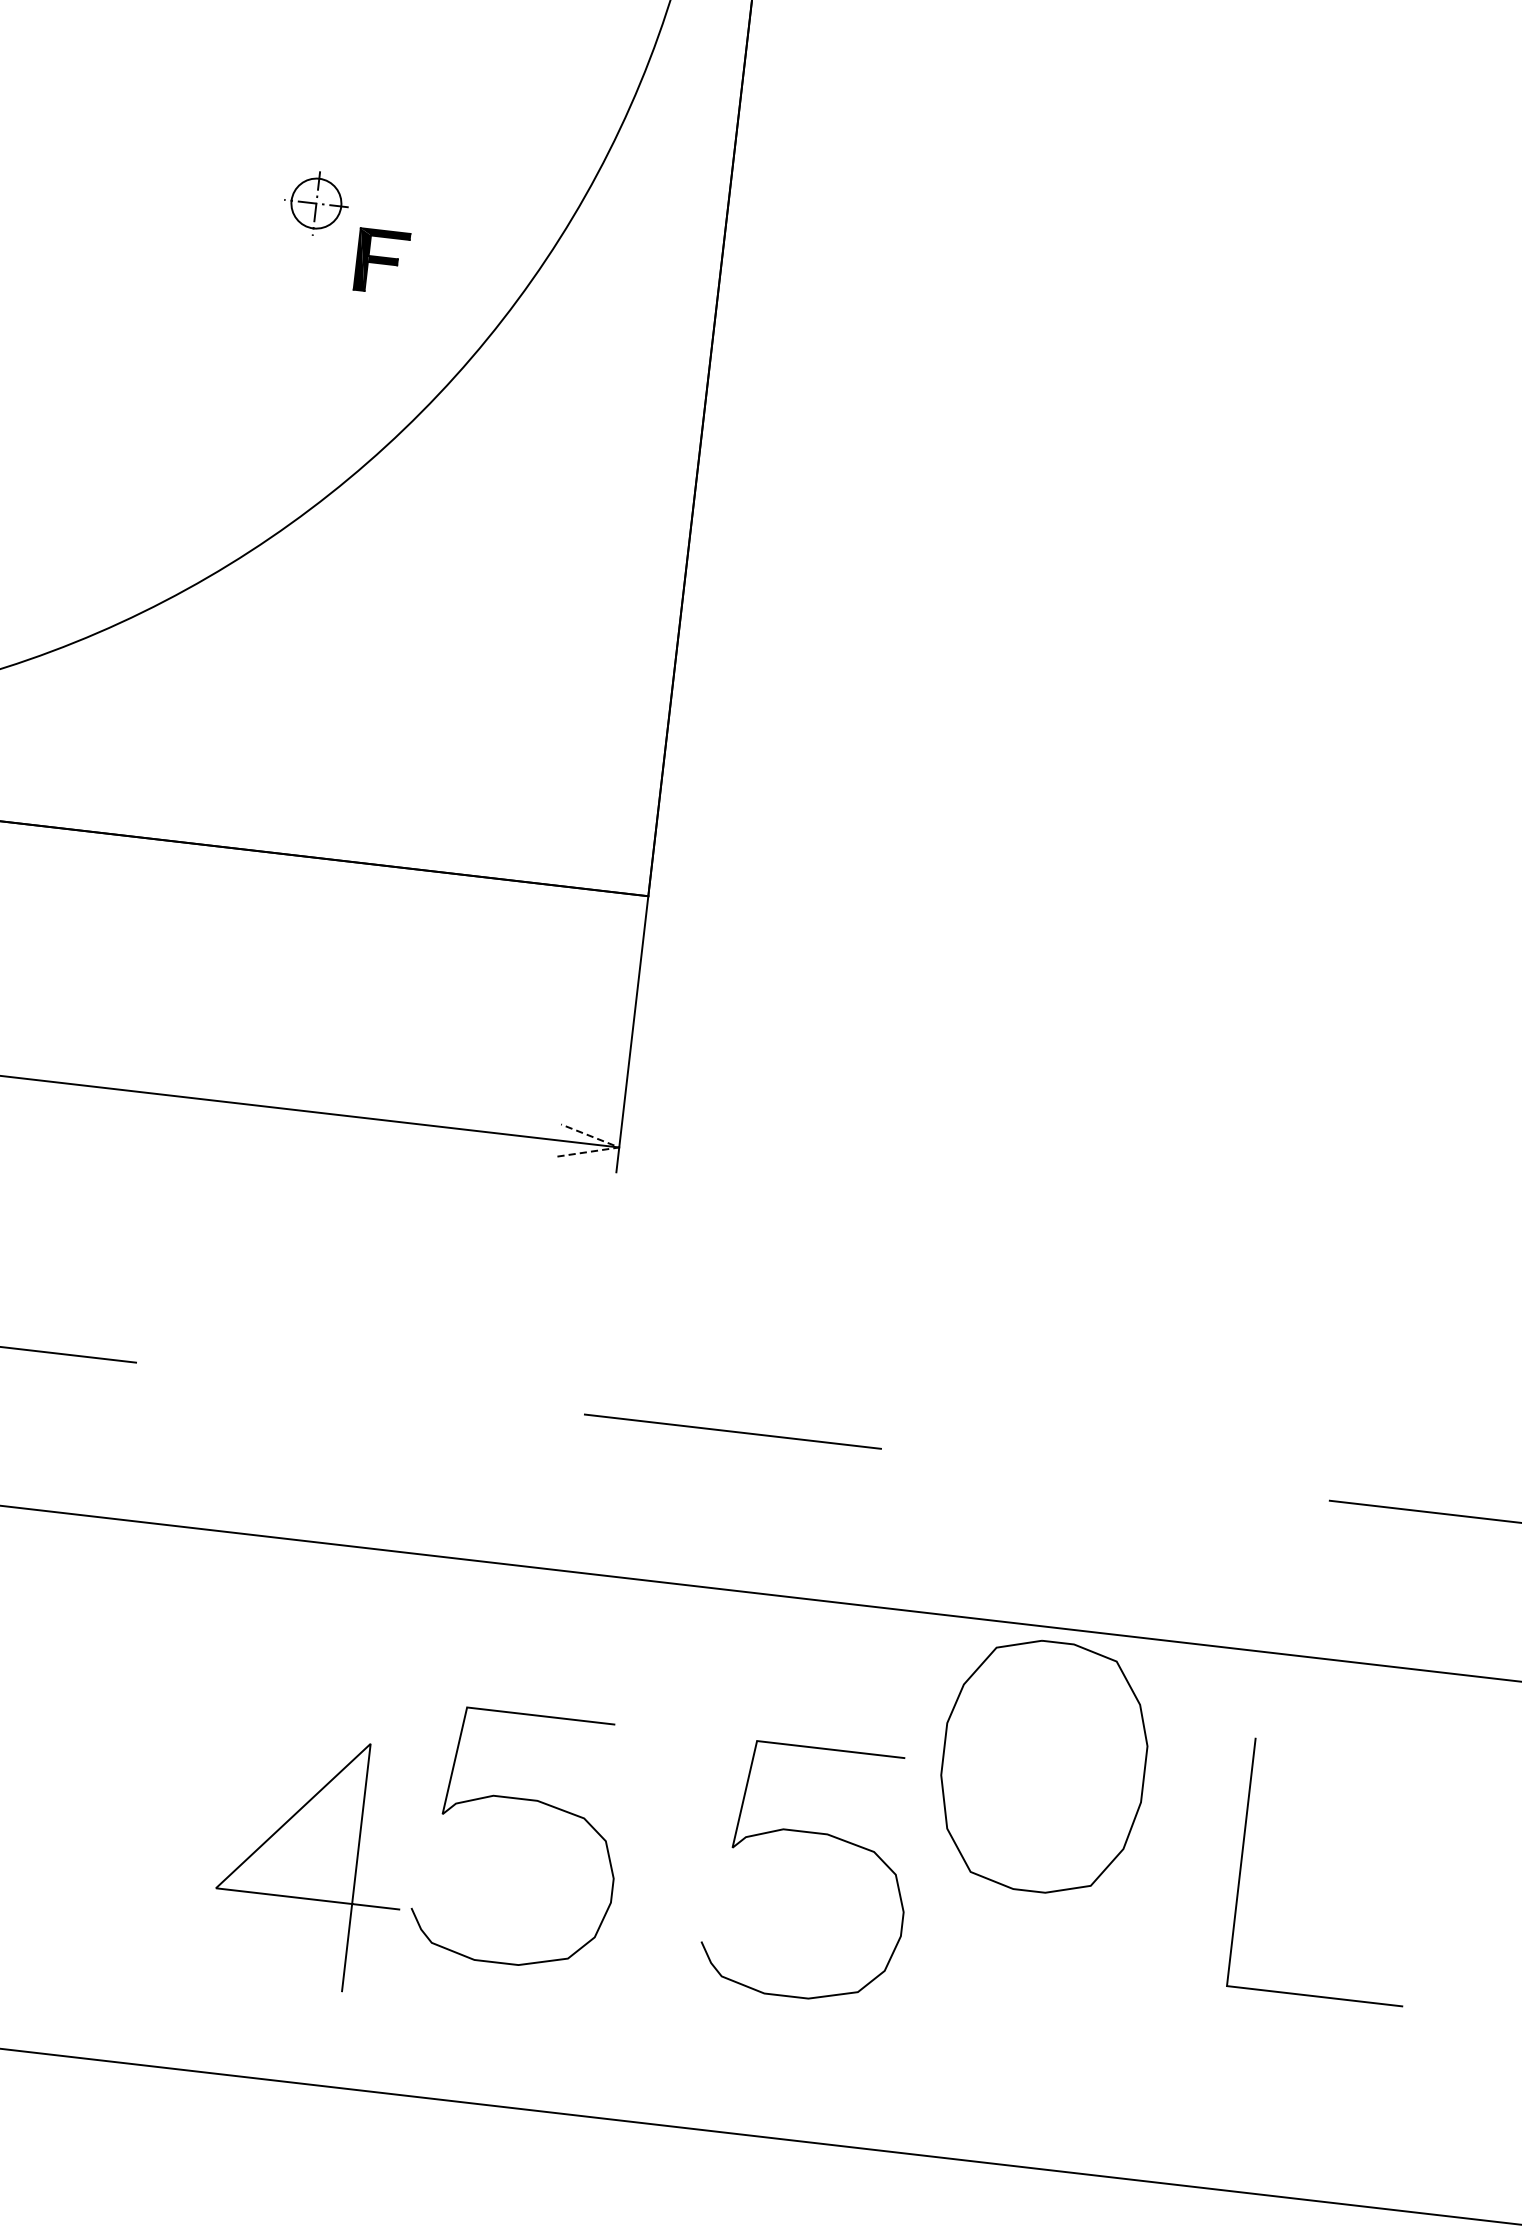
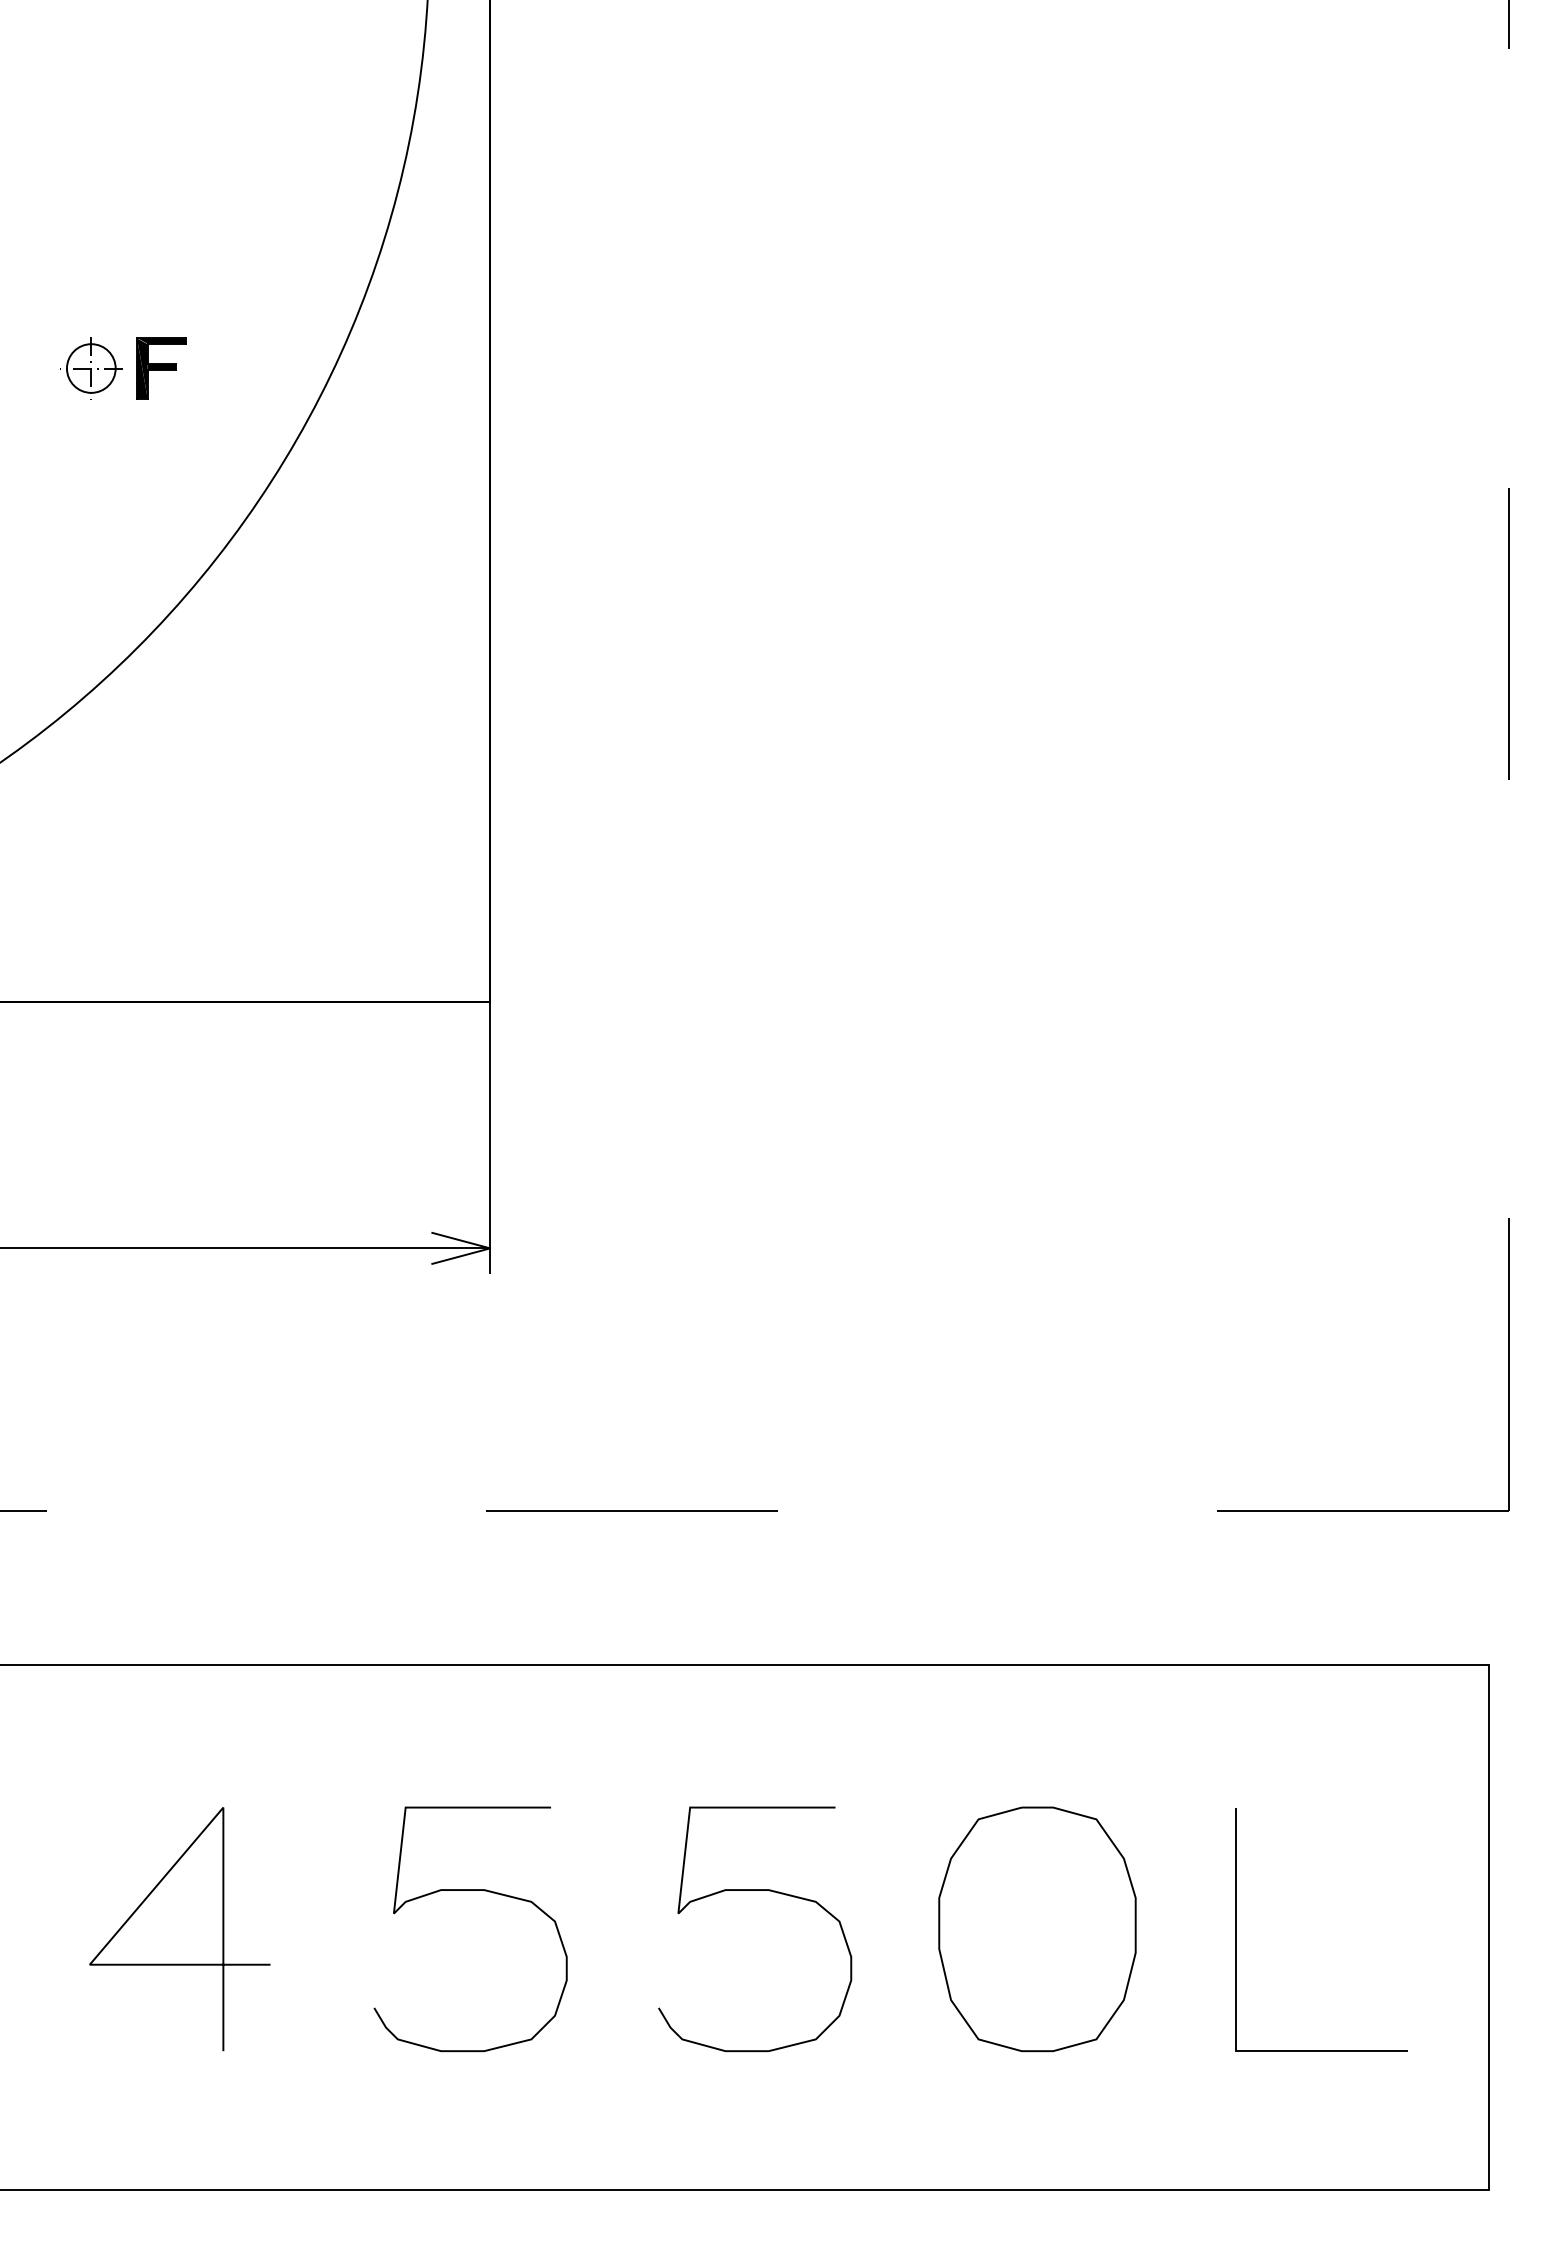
part: (382, 261) -> (161, 368), moved
line: (619, 1147) -> (490, 1248), dashed -> solid
part: (1043, 1766) -> (1037, 1929), moved
line: (1242, 1862) -> (1236, 1929), moved
line: (307, 1897) -> (179, 1963), moved

